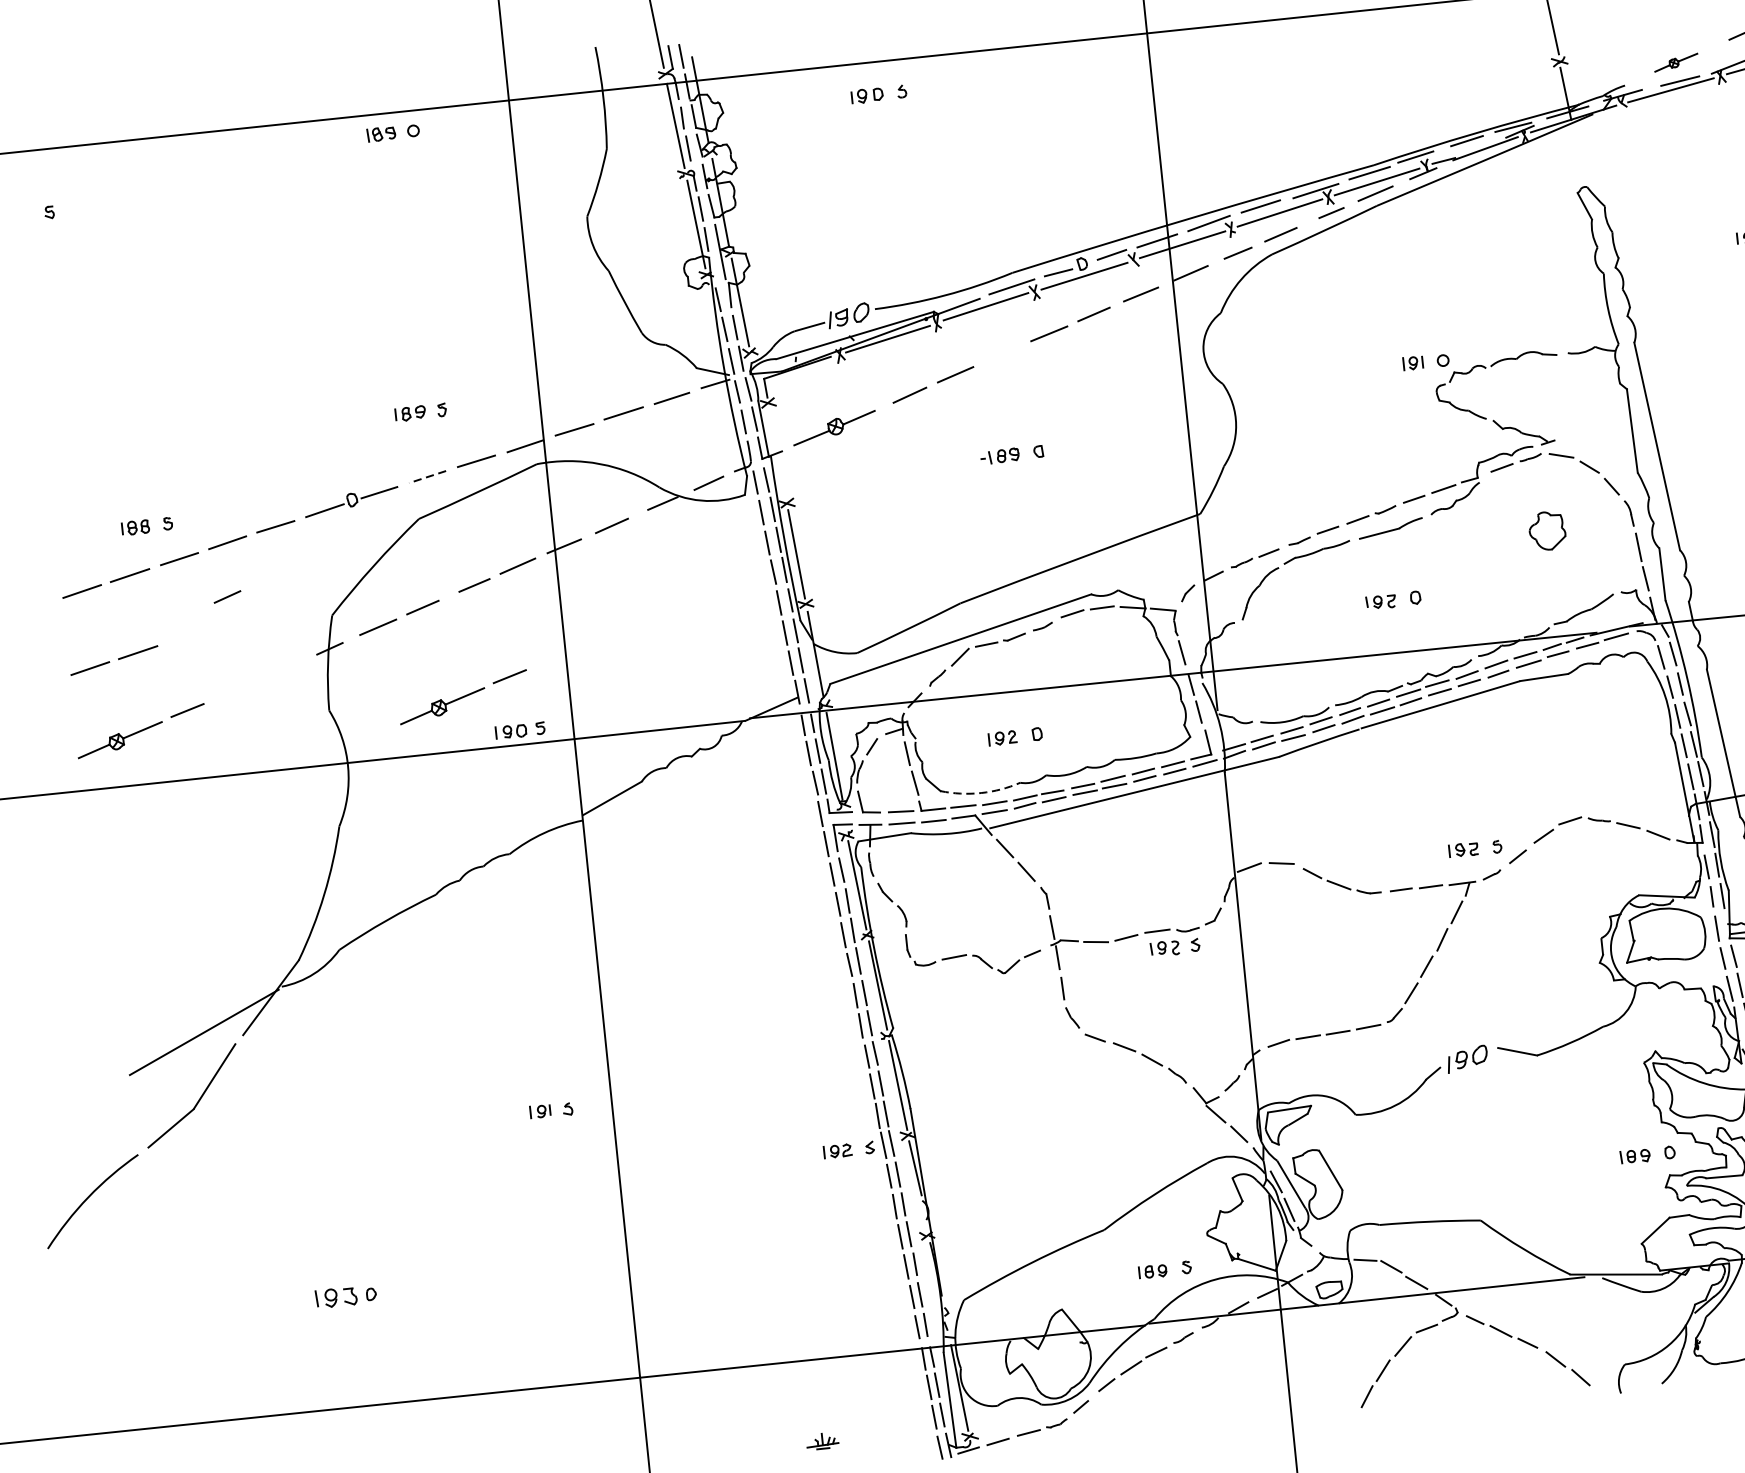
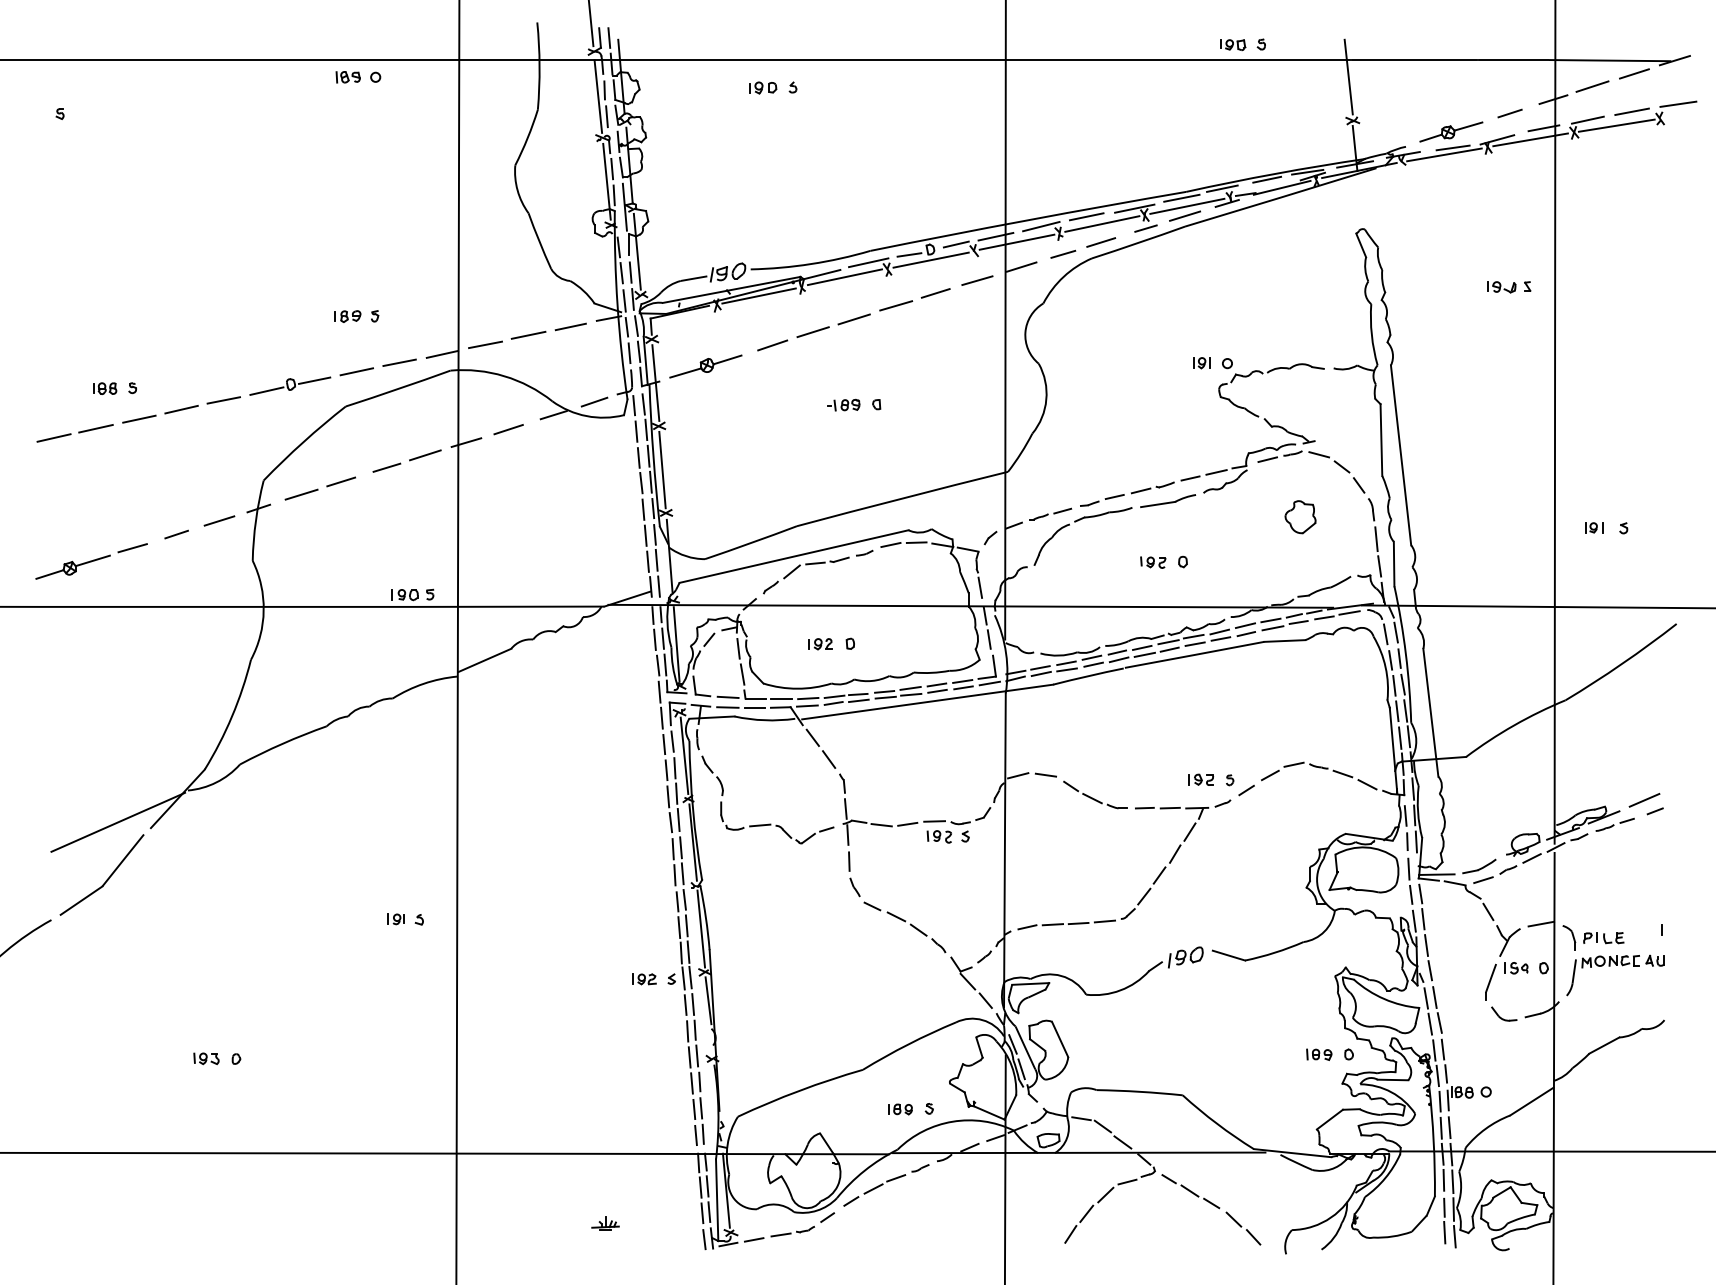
part: (1676, 62) -> (1451, 131), size x1.67
line: (1001, 355) -> (853, 319), added
line: (777, 452) -> (655, 382), added
line: (427, 476) -> (356, 371), dashed -> solid
line: (227, 596) -> (176, 534), moved
line: (110, 661) -> (71, 499), removed
line: (285, 667) -> (219, 520), added
part: (463, 697) -> (367, 561), removed
arc: (981, 792) -> (797, 688), dashed -> solid
part: (336, 1297) -> (206, 1058), size x0.71

